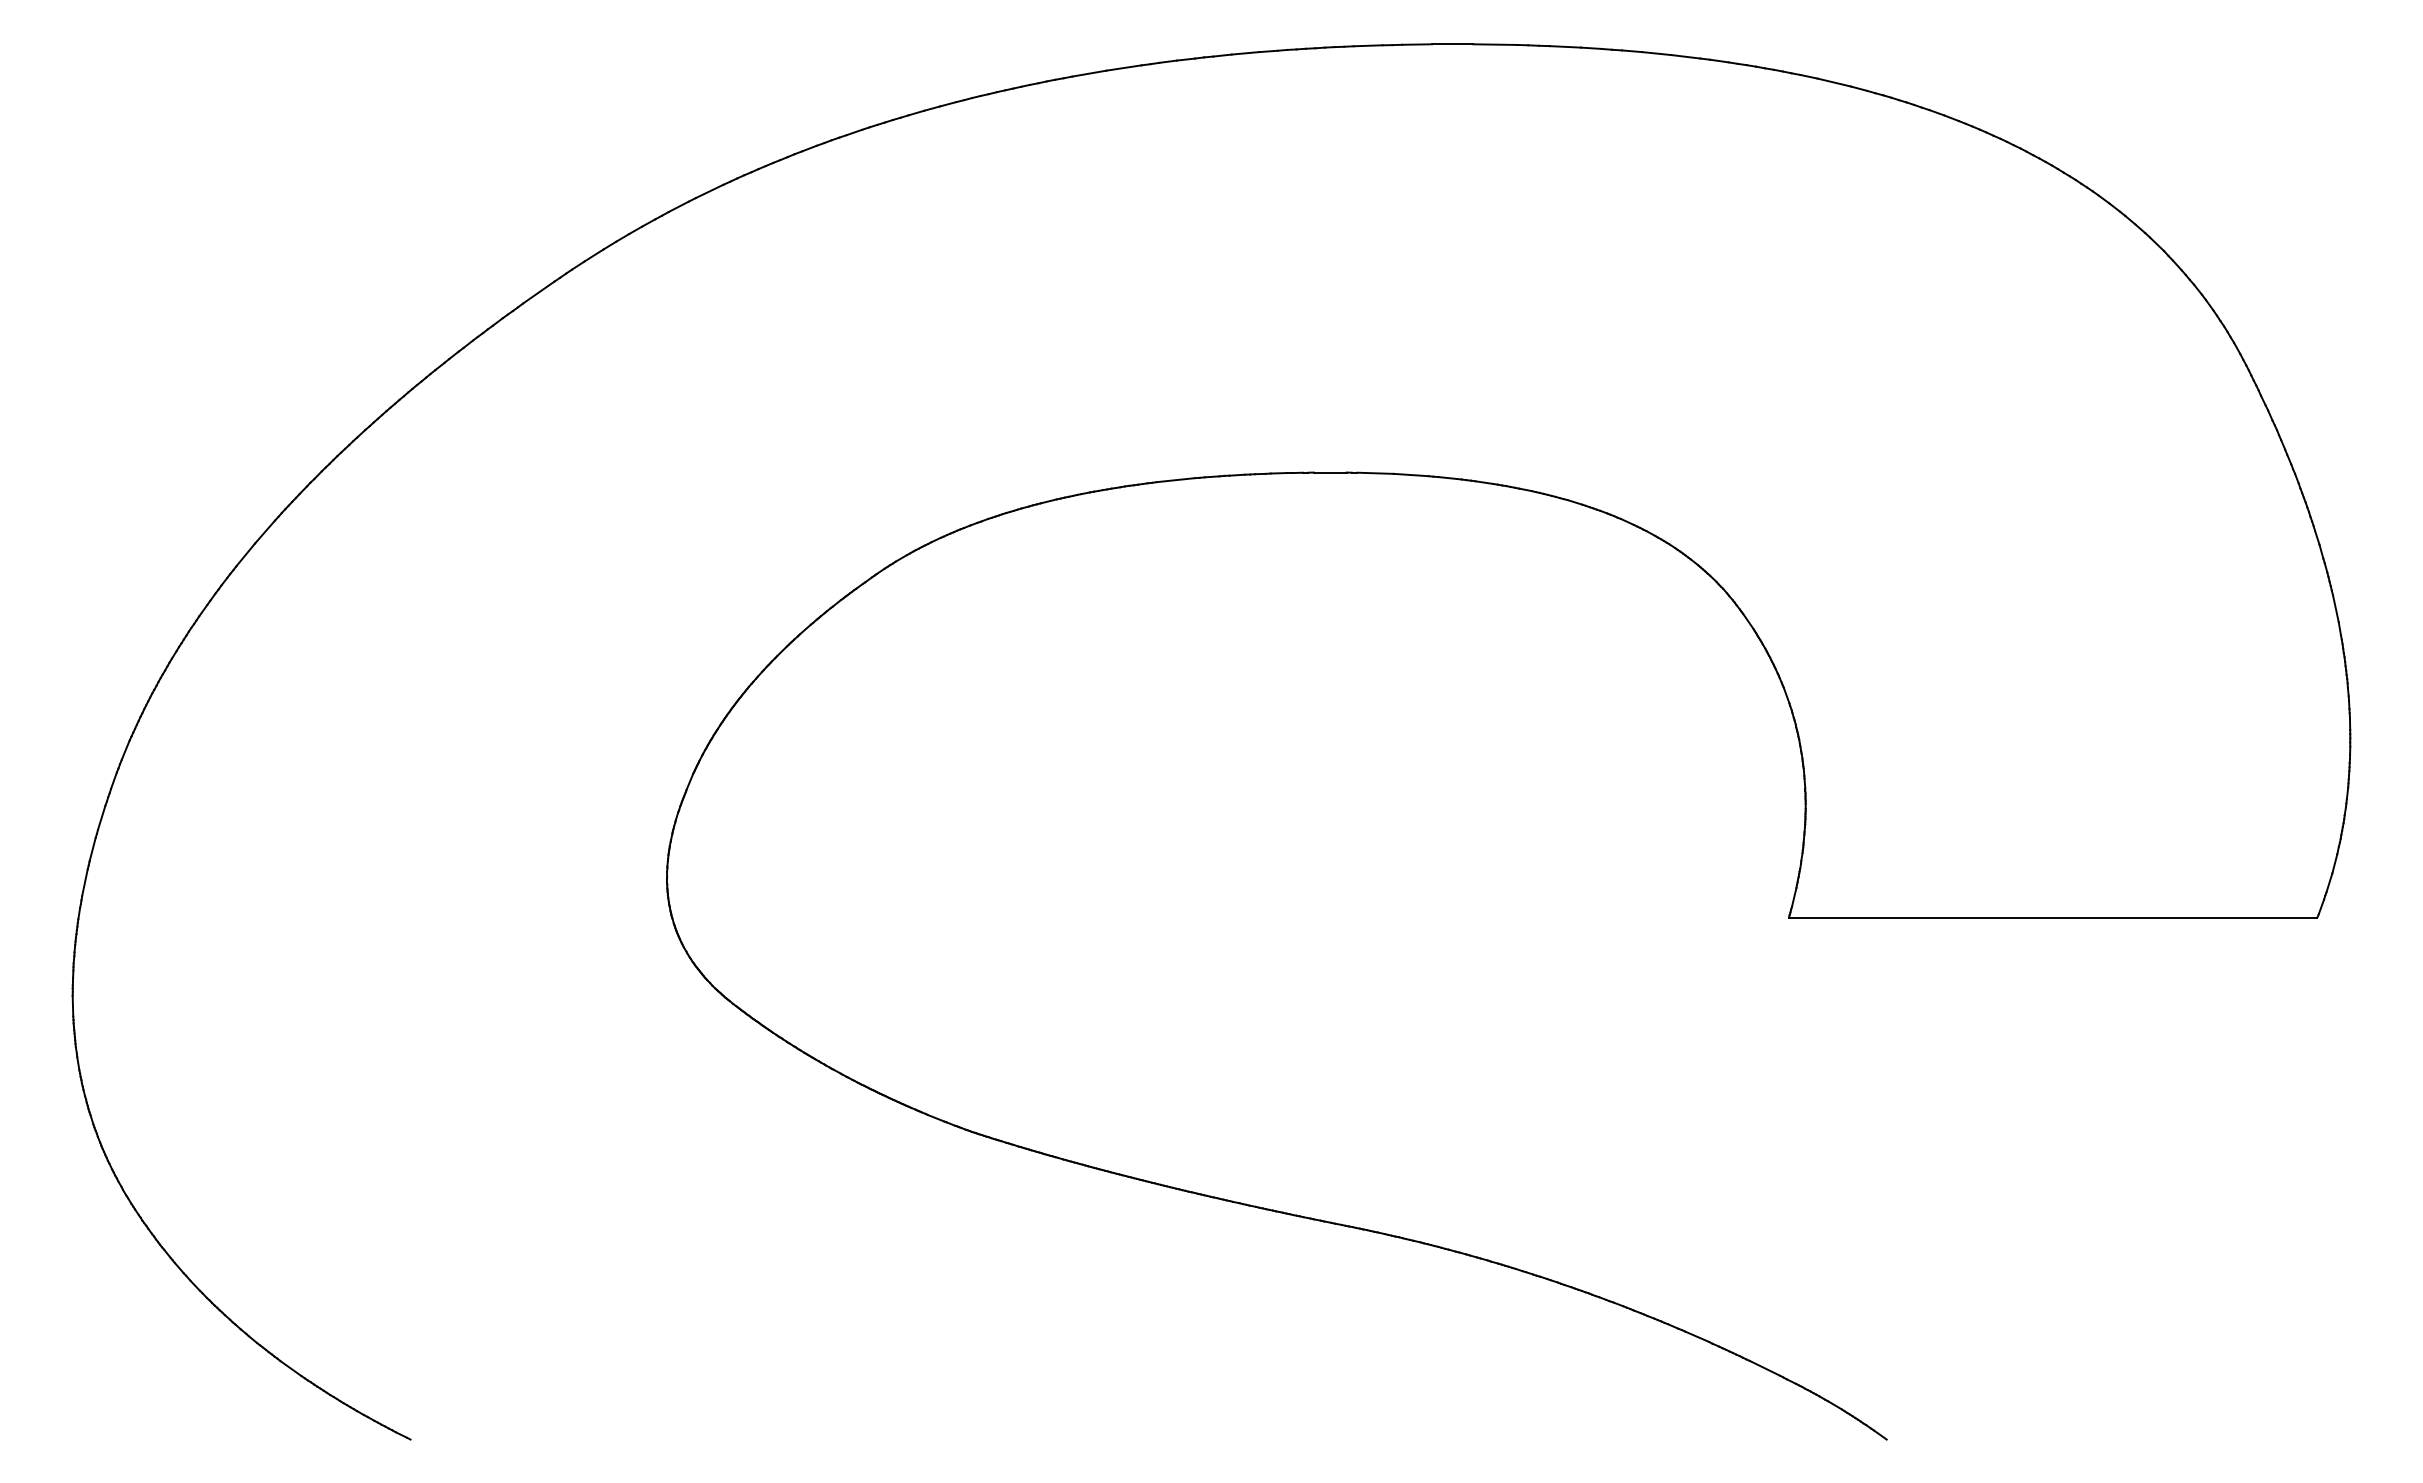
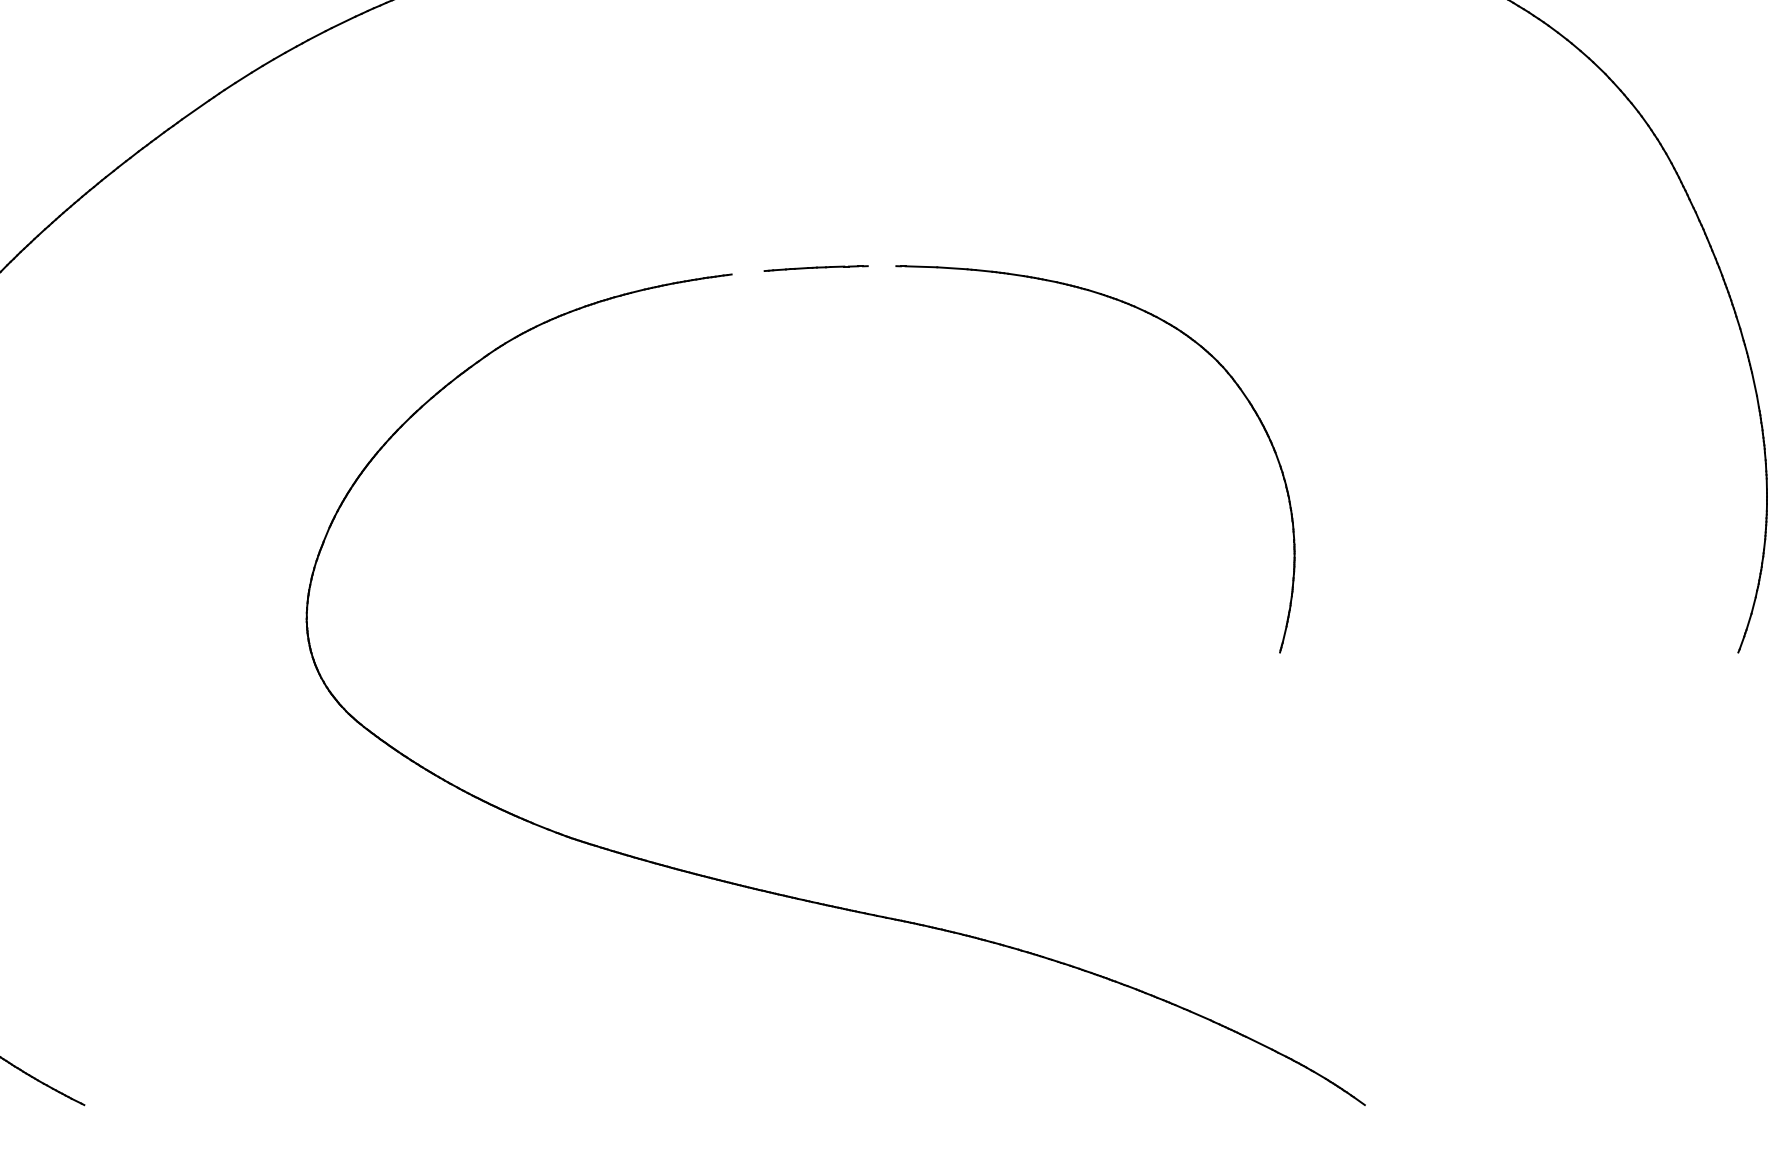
line: (1329, 472) -> (881, 266), removed
line: (1175, 480) -> (747, 273), removed
line: (2053, 917) -> (1509, 652), removed

